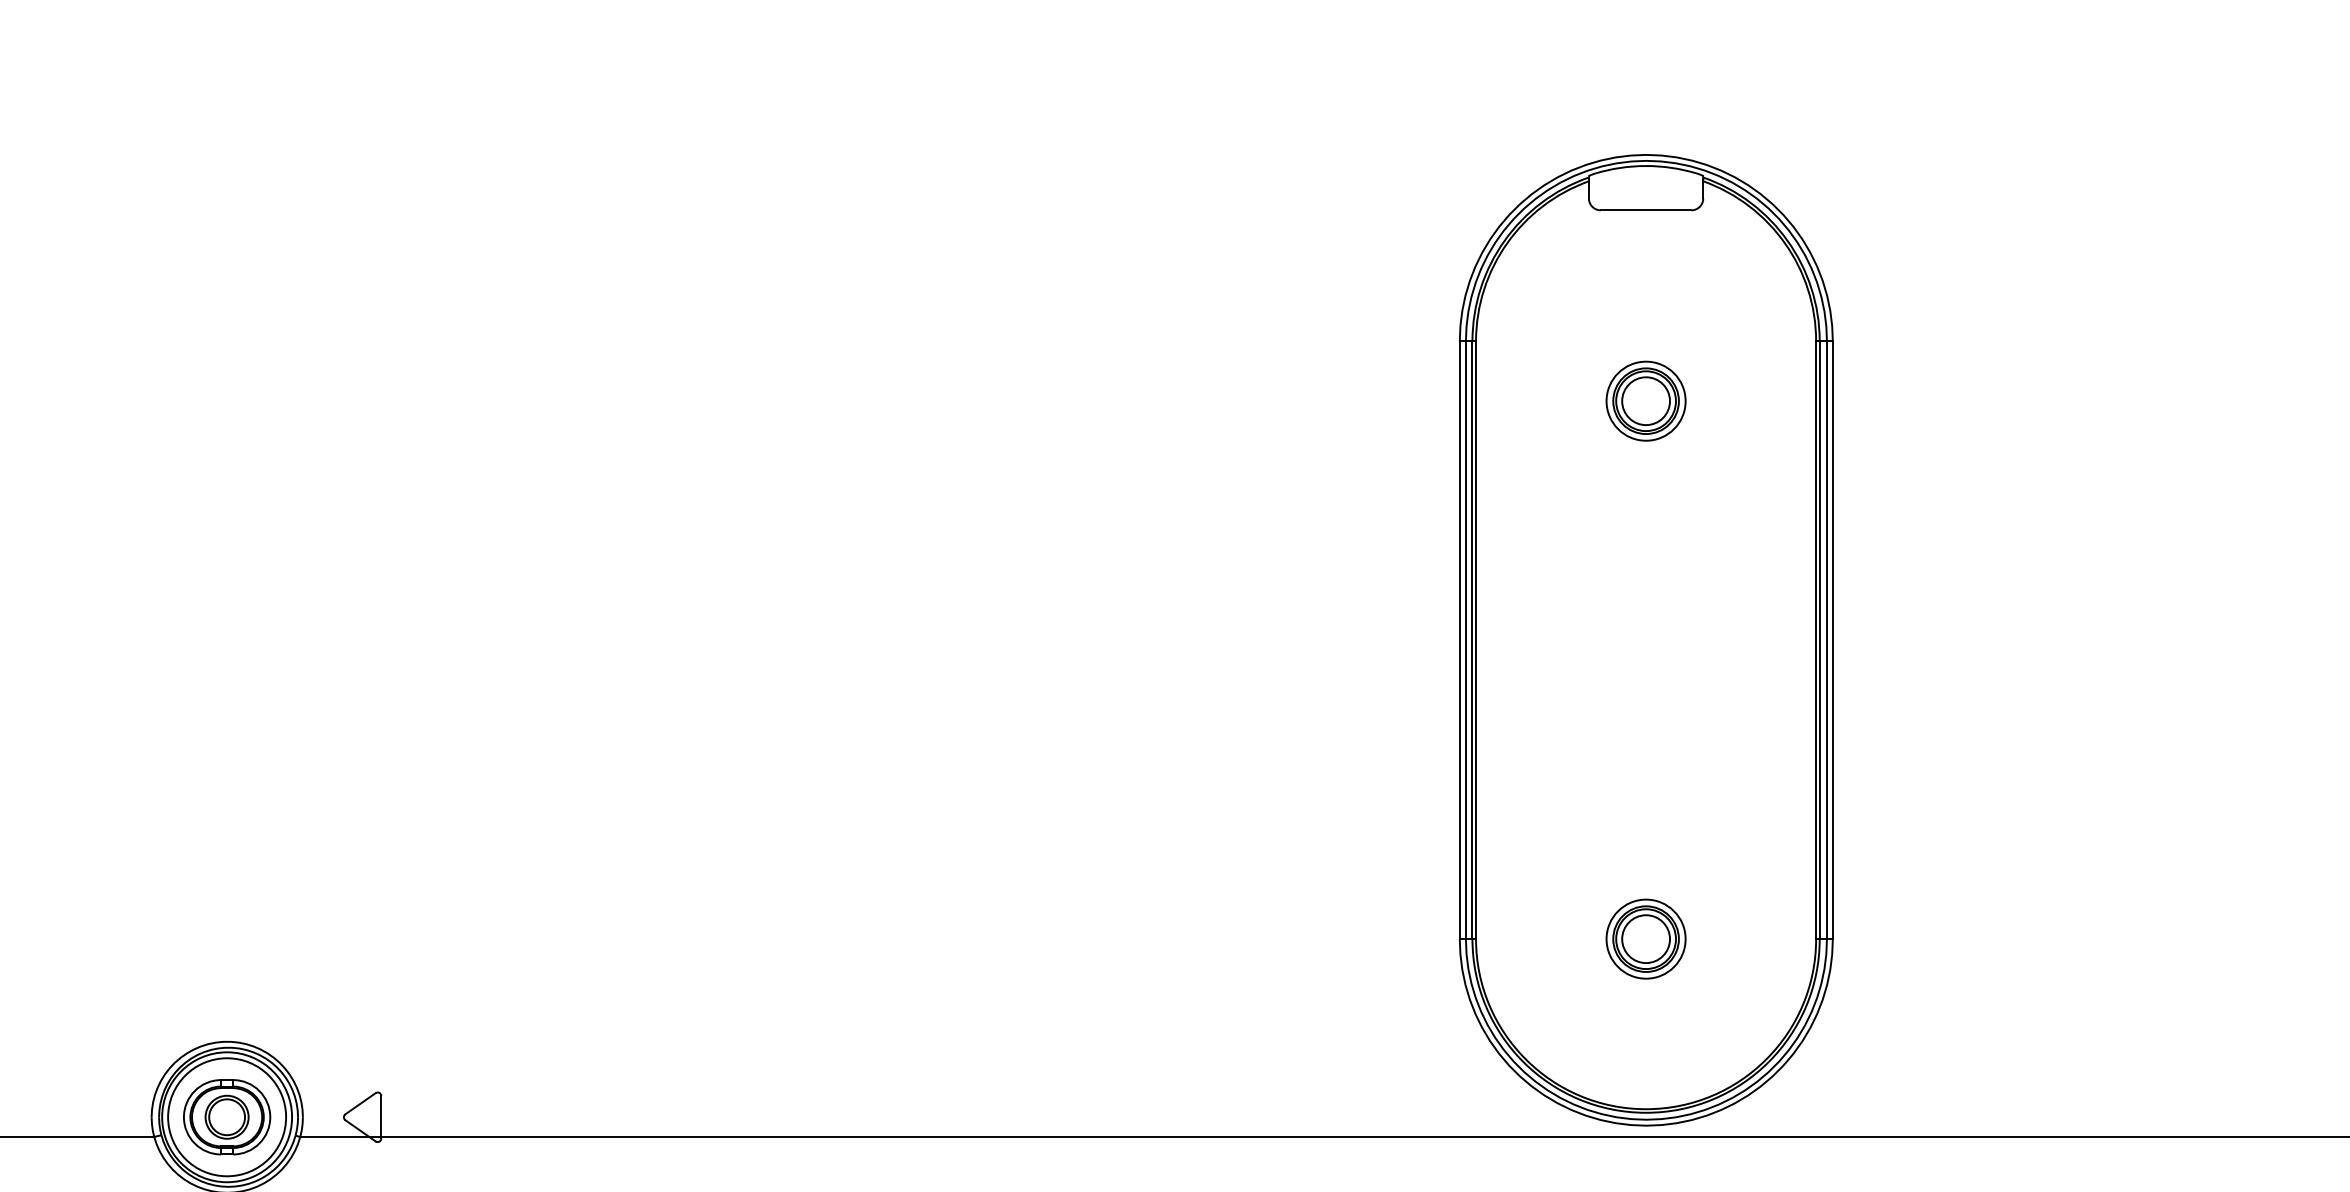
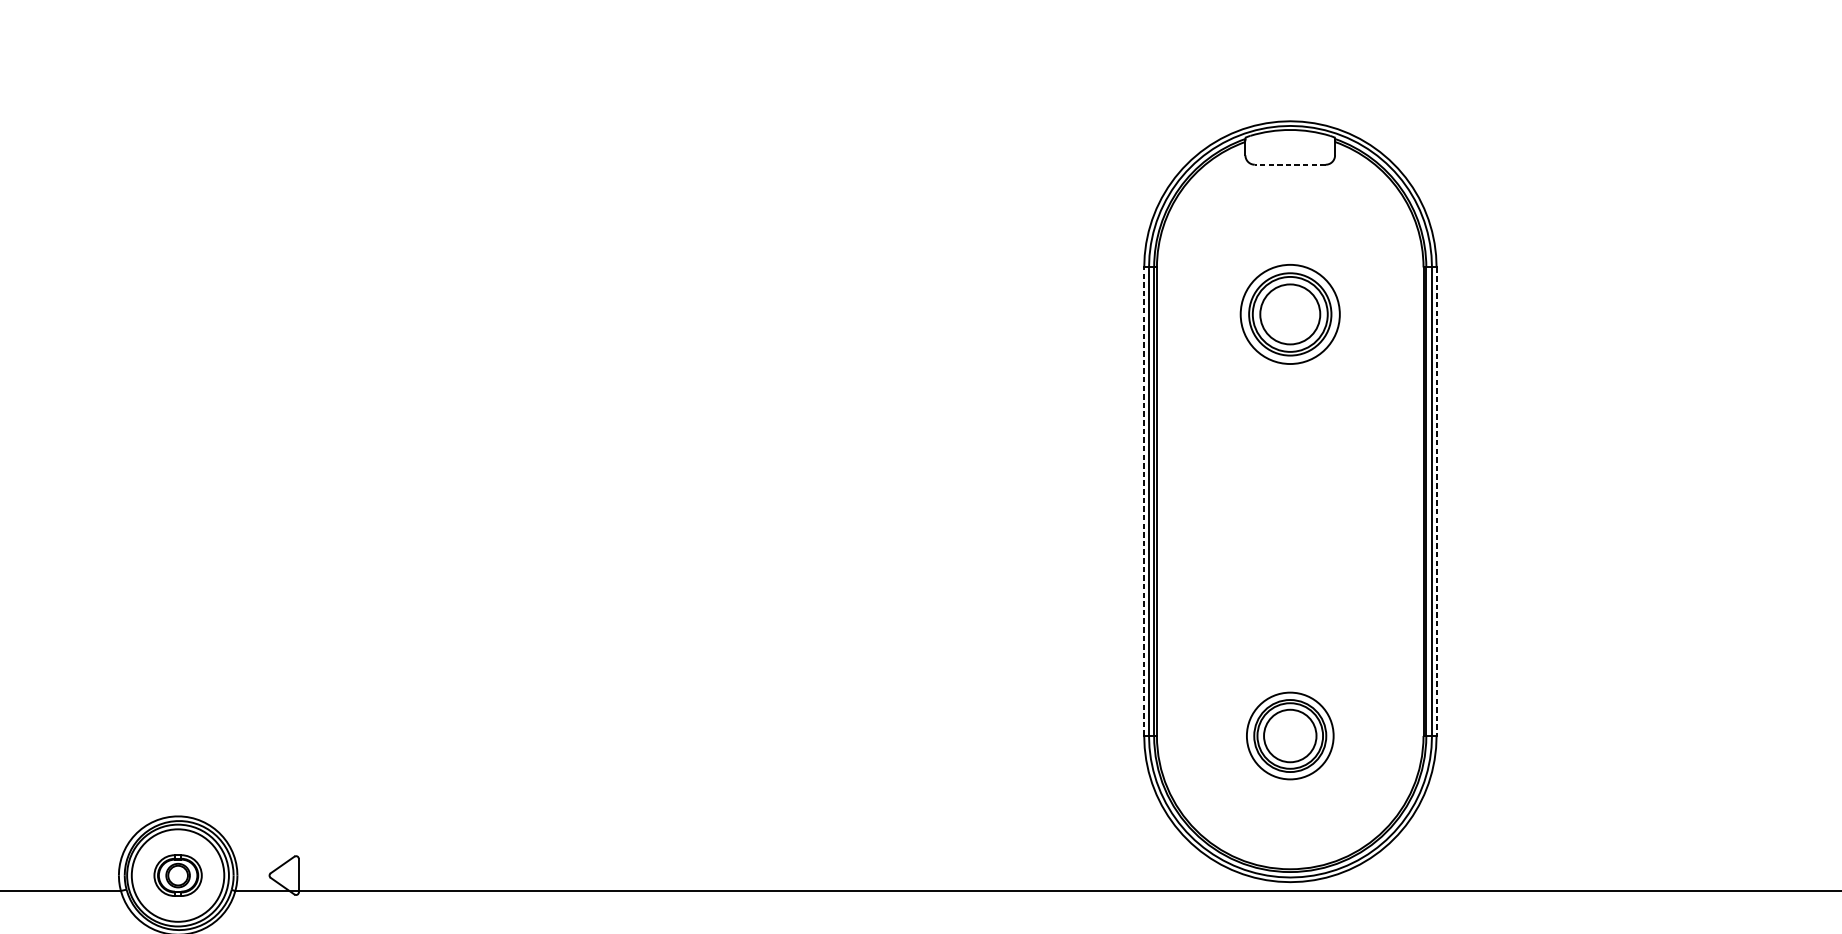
line: (1645, 210) -> (1289, 164), solid -> dashed
part: (1645, 400) -> (1289, 313), size x1.6
line: (1459, 640) -> (1143, 501), solid -> dashed
line: (1832, 640) -> (1436, 501), solid -> dashed
part: (1645, 938) -> (1289, 735), size x1.4
part: (227, 1117) -> (178, 875), size x0.7

